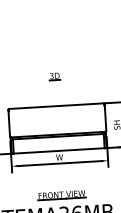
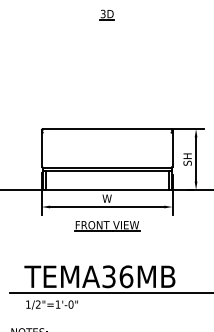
part: (54, 76) -> (106, 14), moved
part: (62, 195) -> (107, 226), moved

